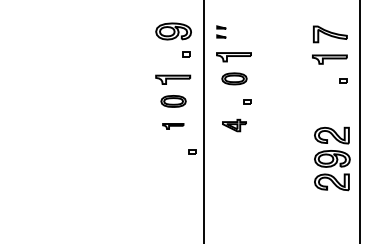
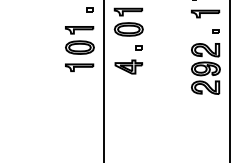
part: (234, 78) -> (128, 29), size x1.43
part: (173, 101) -> (79, 47), size x1.43
part: (234, 125) -> (128, 66), size x1.43
part: (173, 126) -> (79, 67), size x1.67
part: (192, 151) -> (95, 87), removed
part: (332, 158) -> (206, 68), moved

